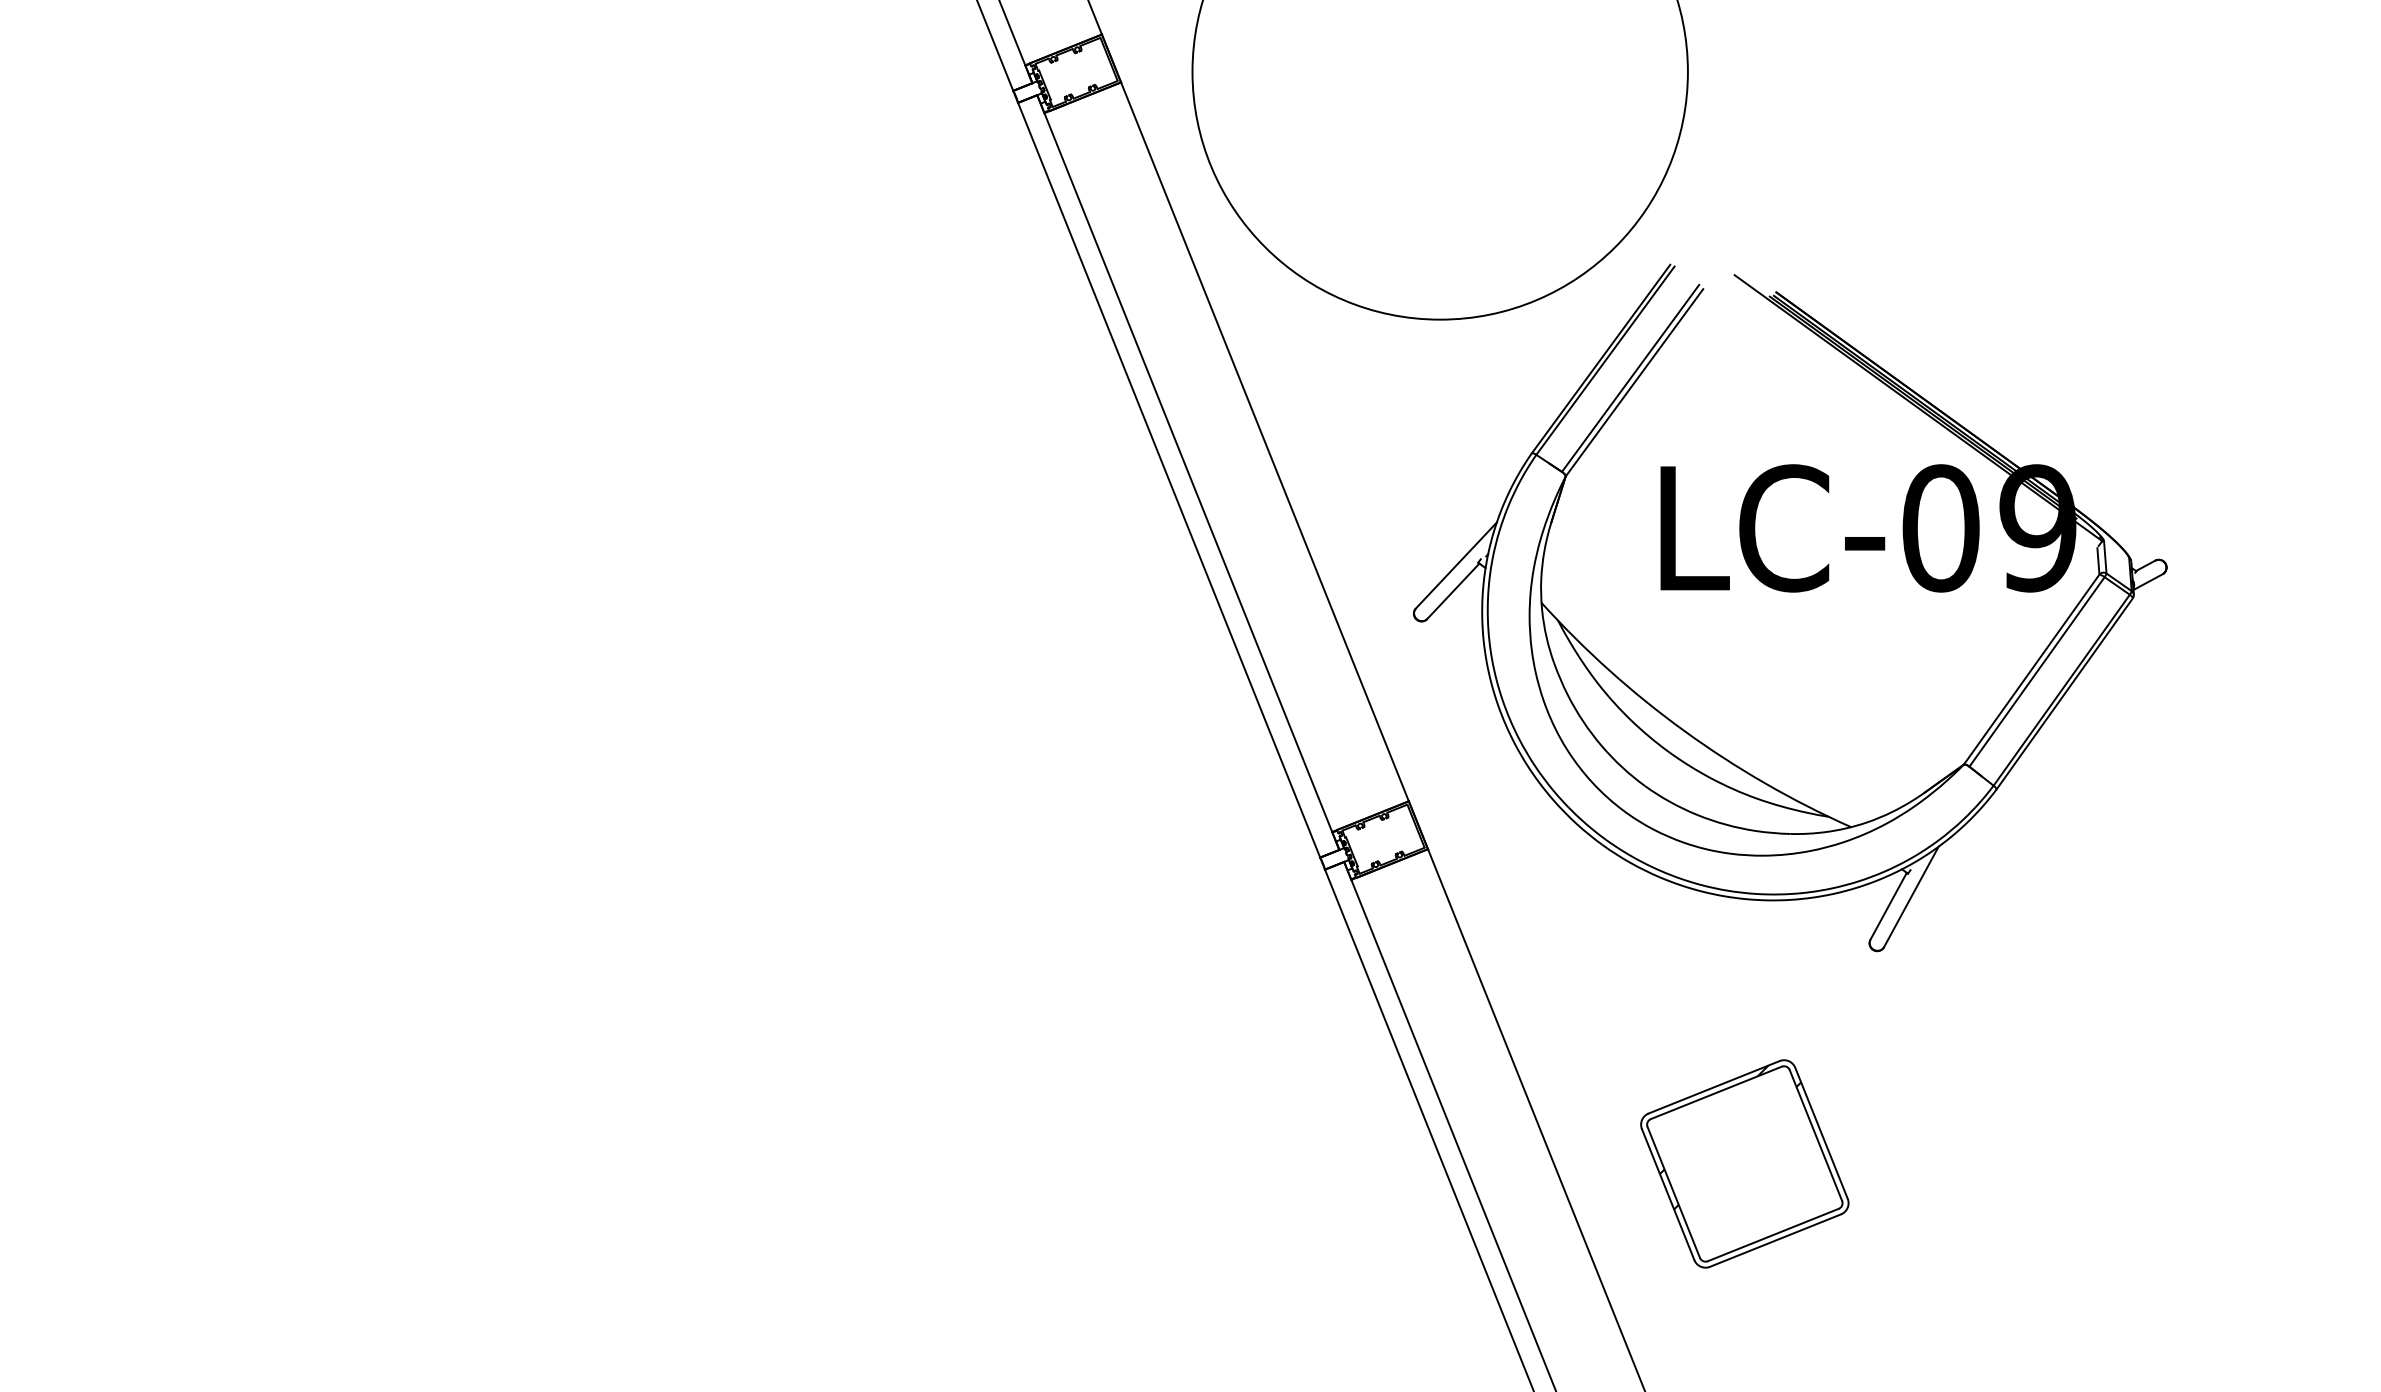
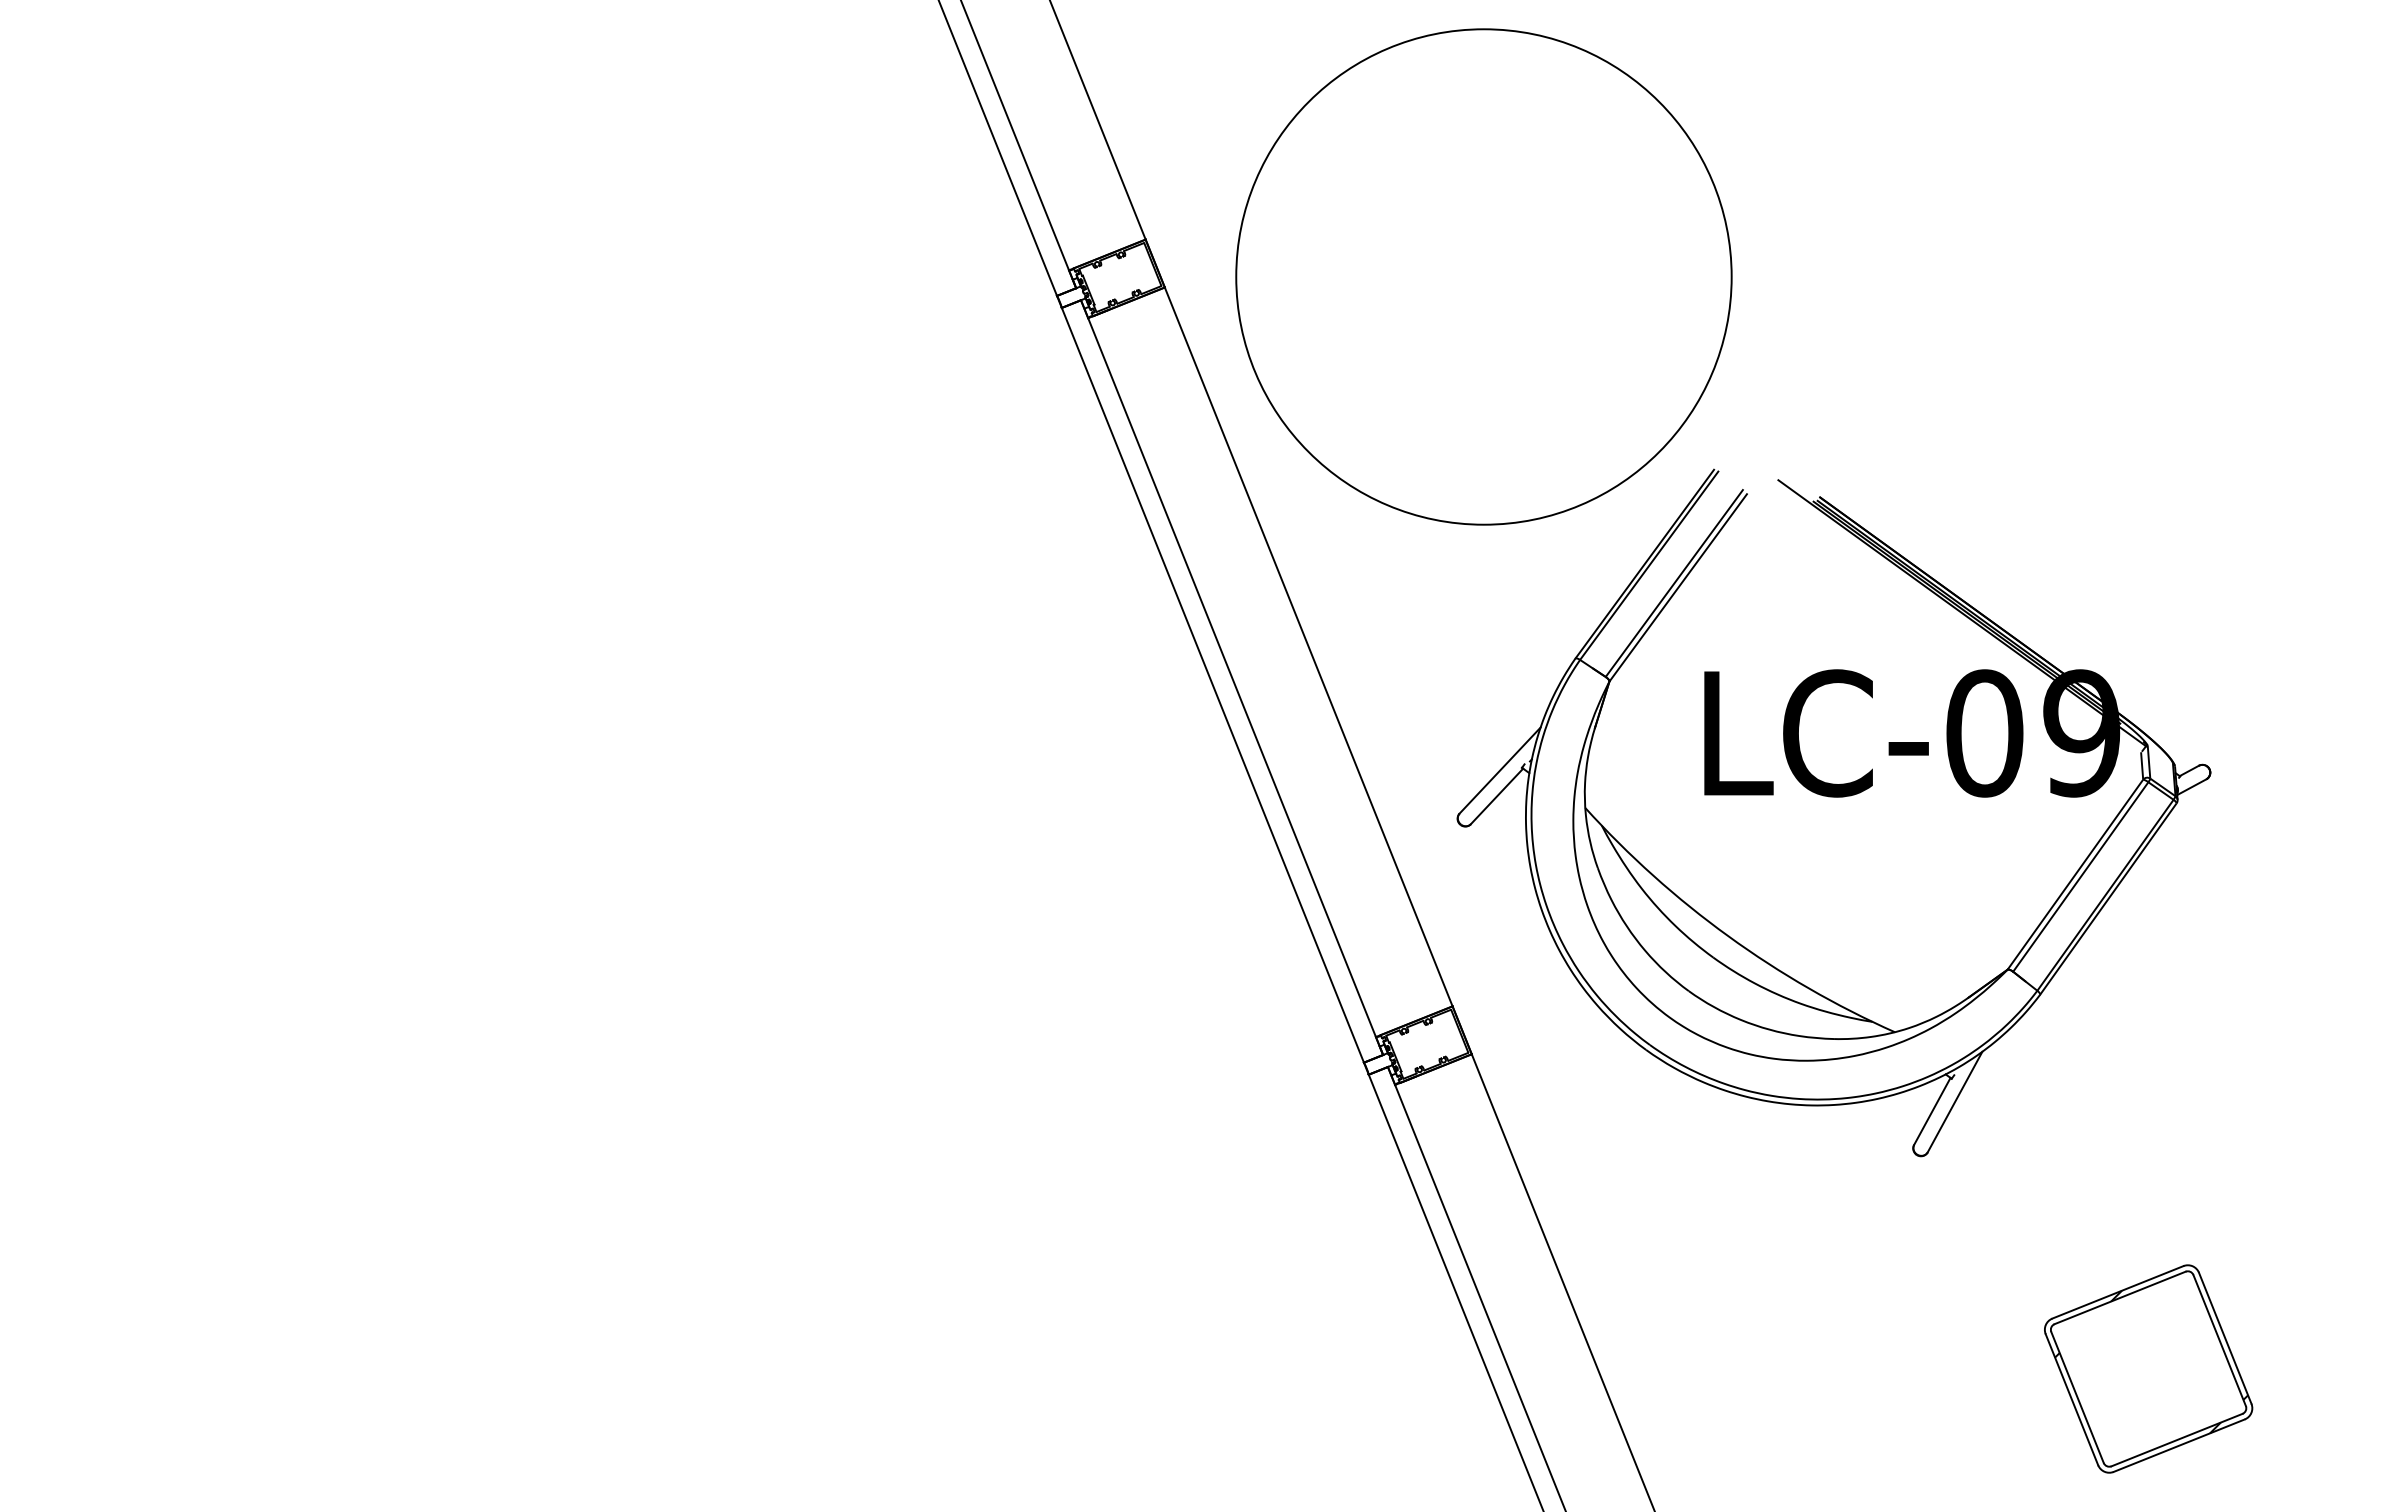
part: (1744, 1163) -> (2148, 1368), moved

